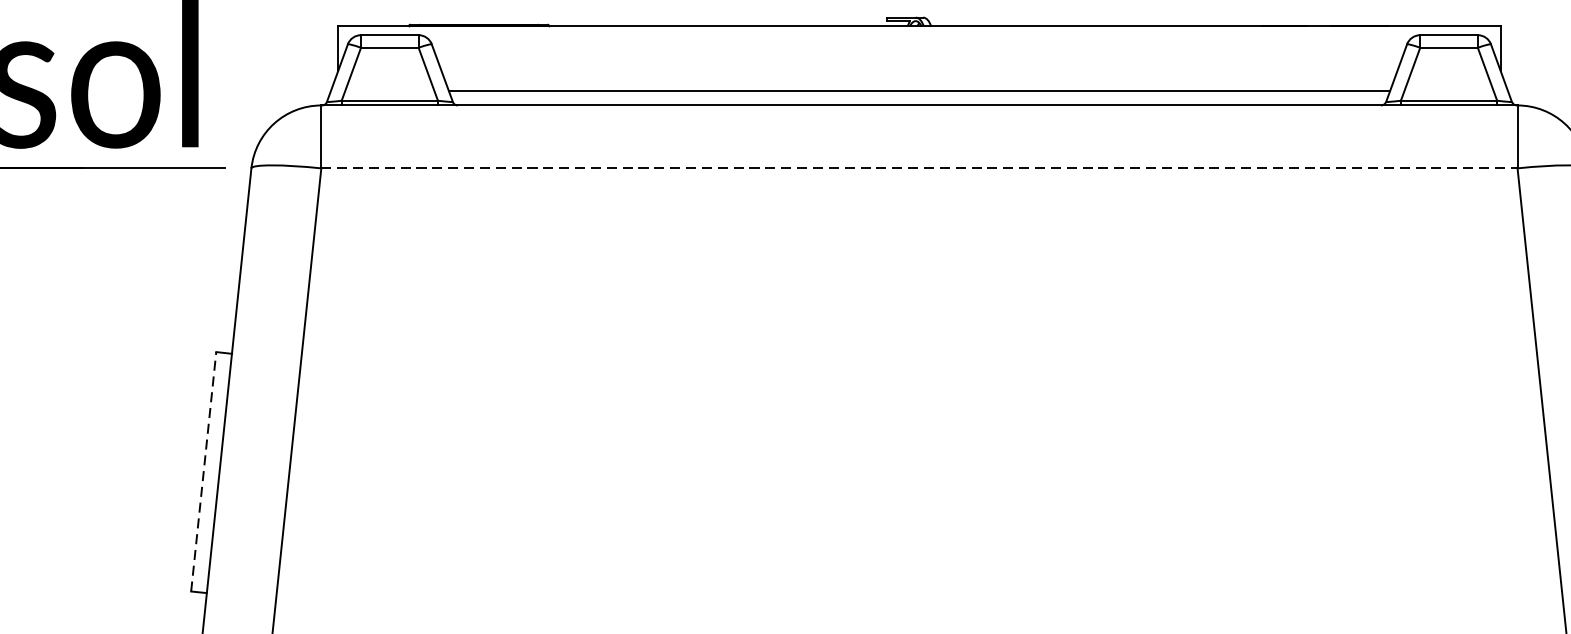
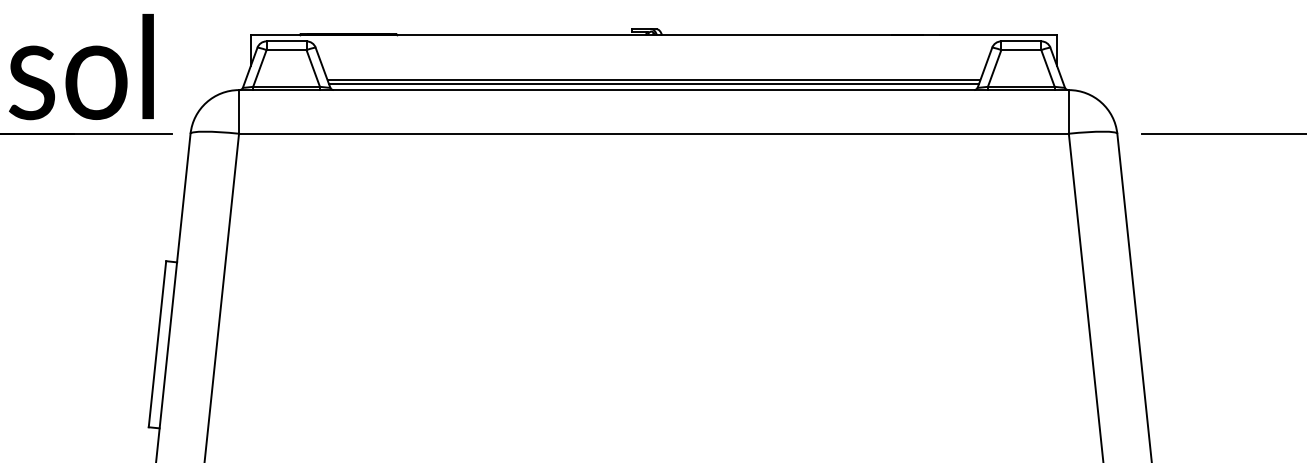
line: (918, 97) -> (653, 84), added
line: (918, 168) -> (653, 133), dashed -> solid
line: (203, 470) -> (157, 343), dashed -> solid

